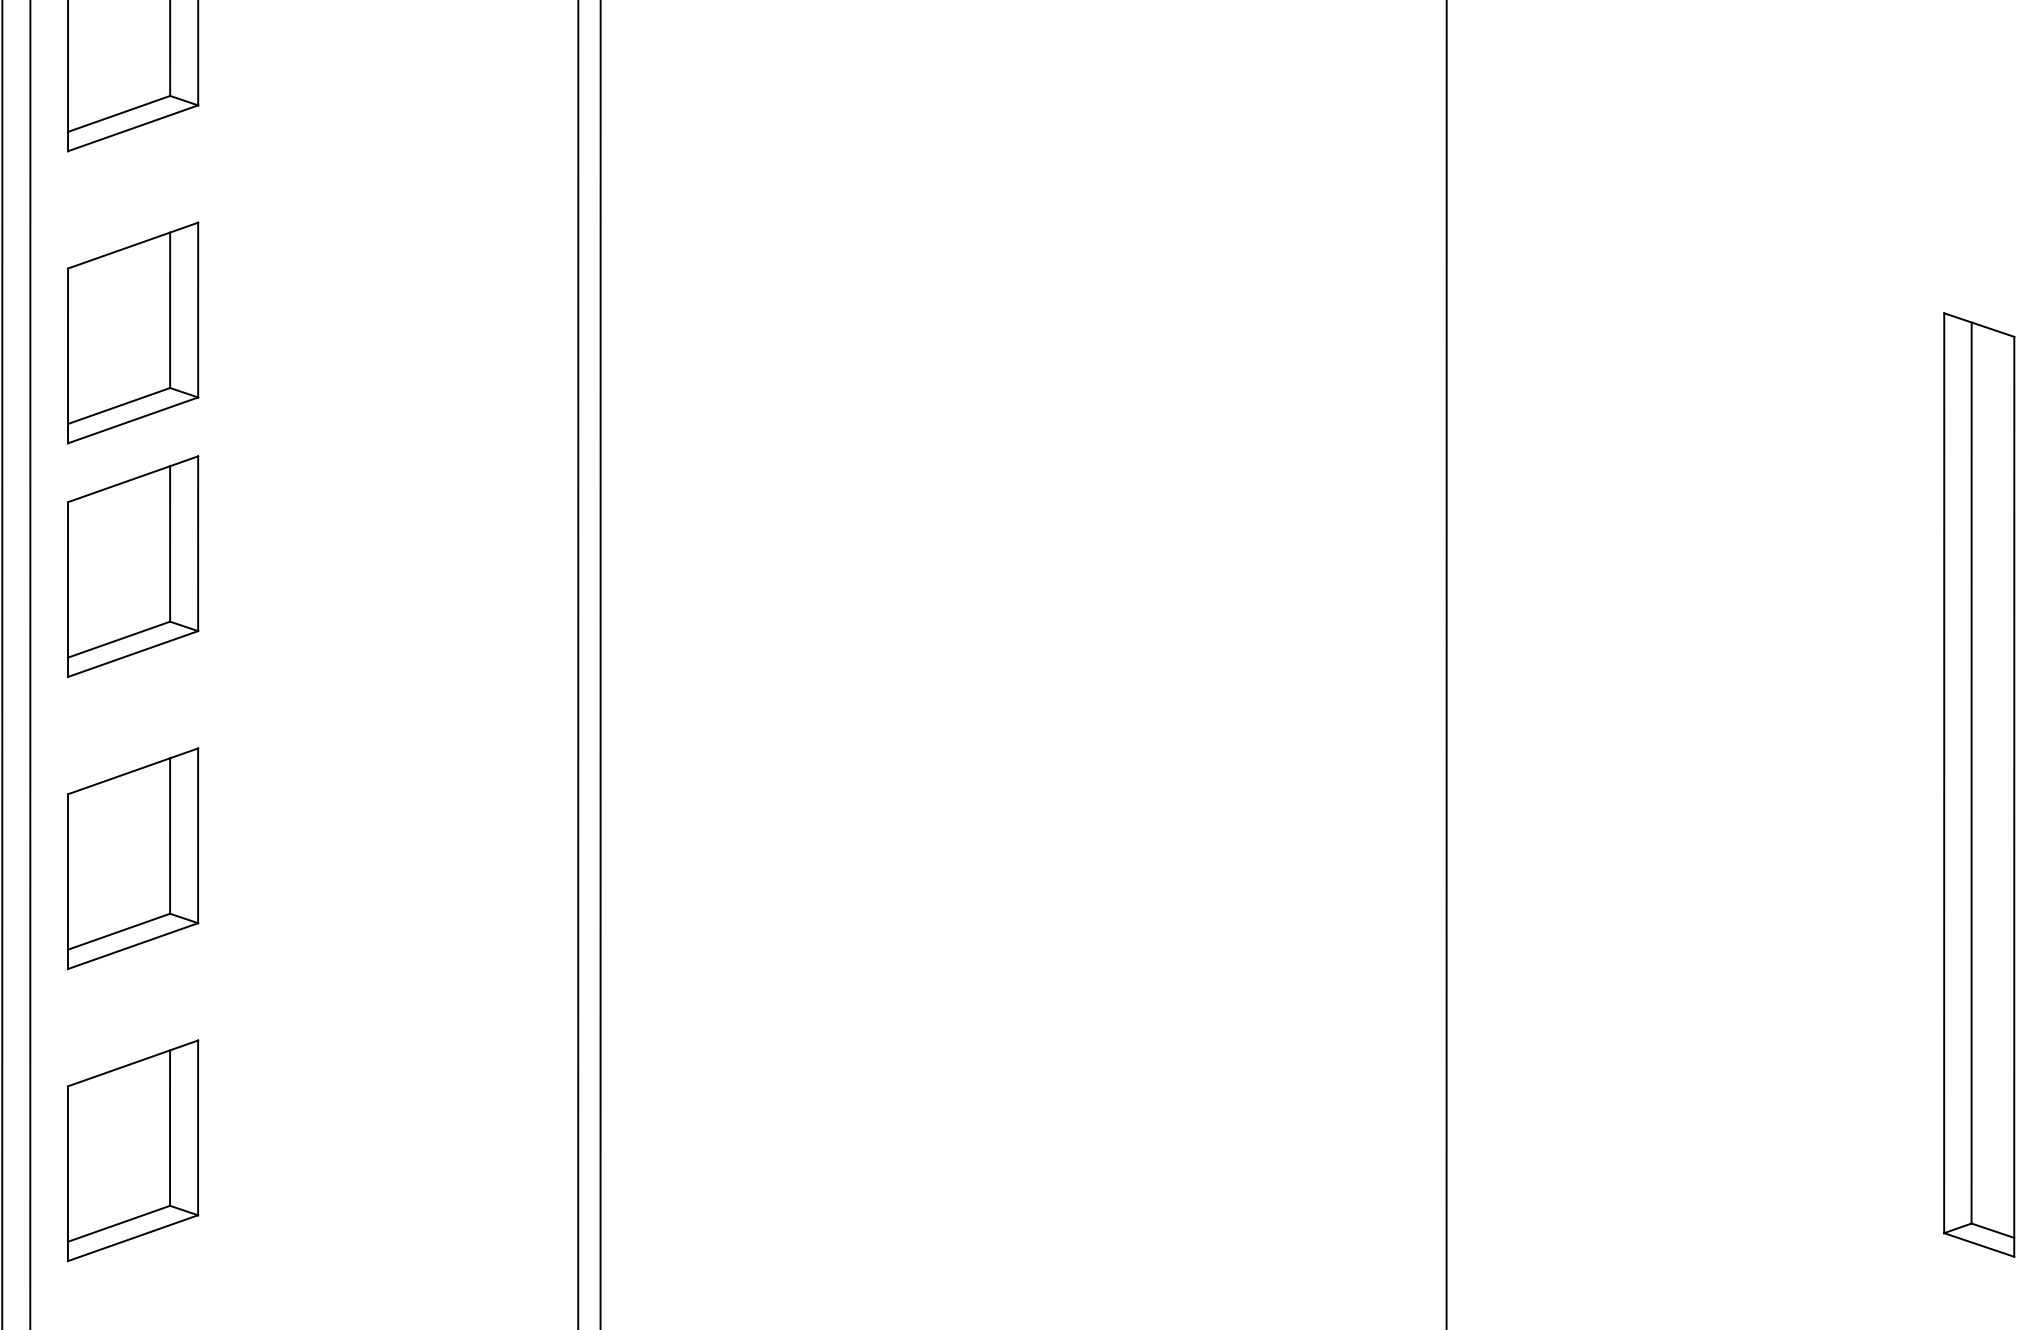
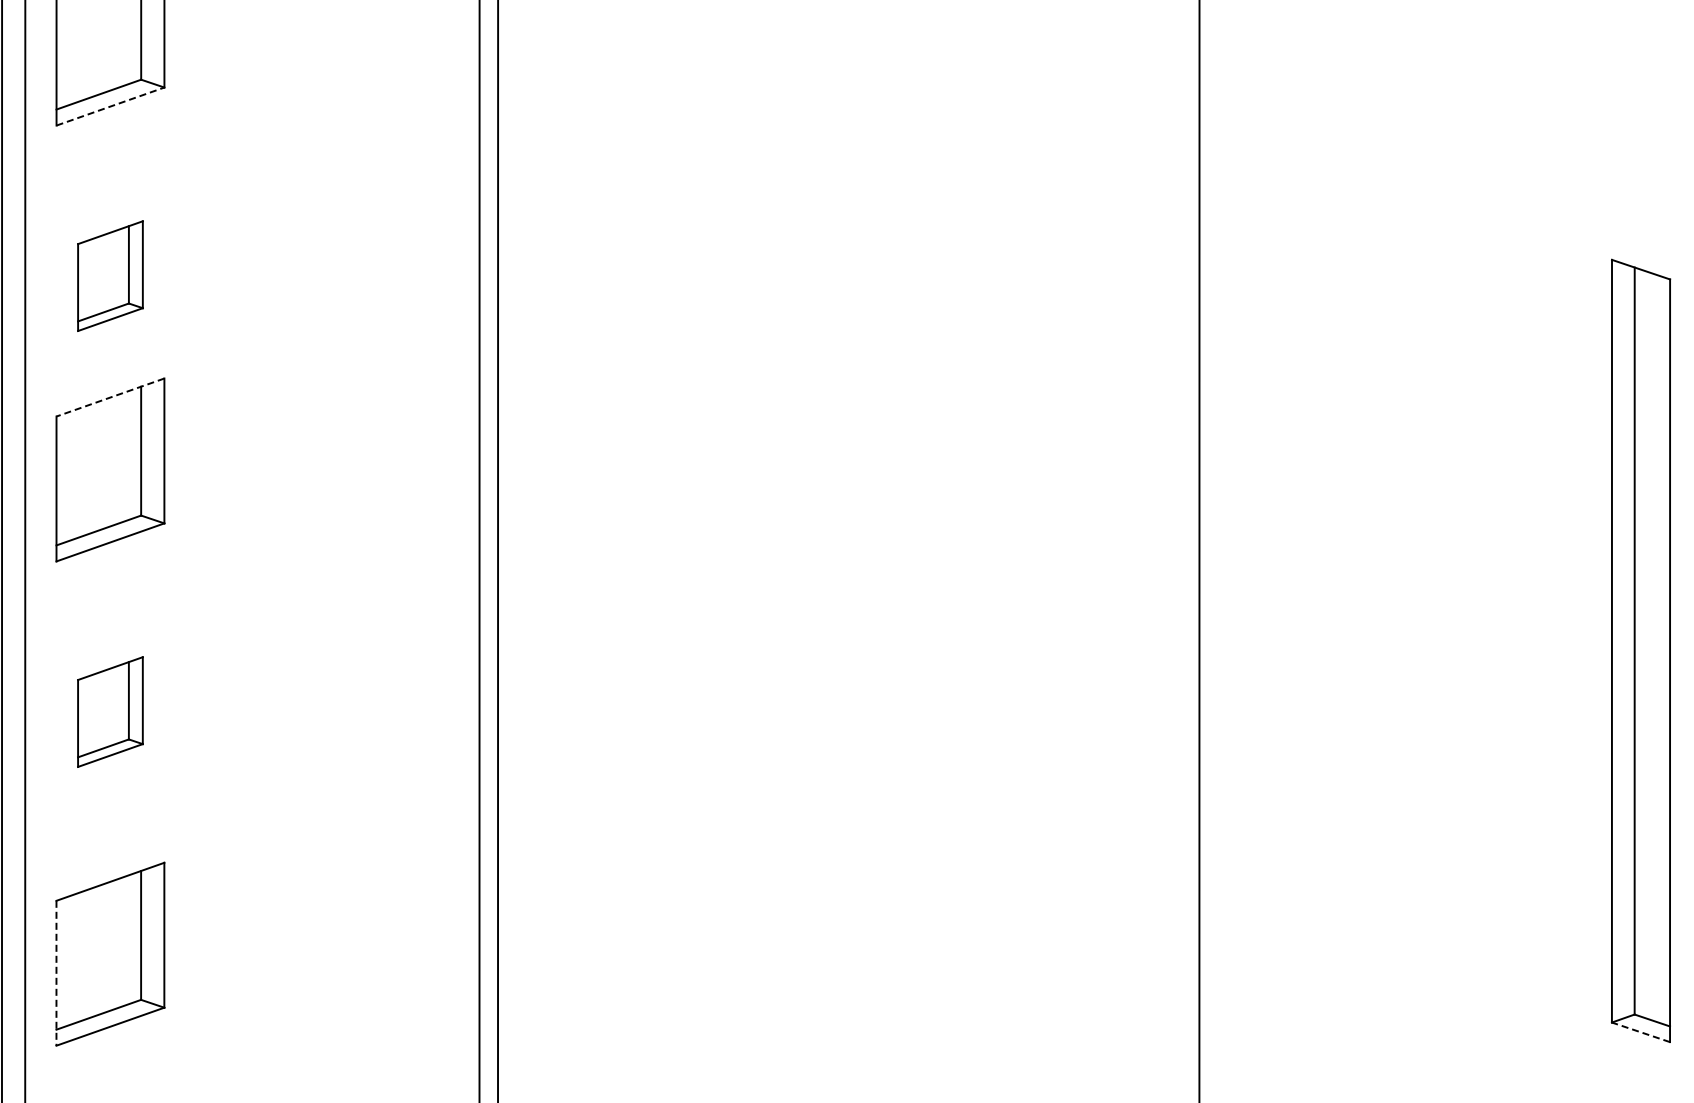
line: (133, 128) -> (110, 106), solid -> dashed
part: (133, 332) -> (110, 275), size x0.6
line: (133, 479) -> (110, 397), solid -> dashed
part: (133, 857) -> (110, 711), size x0.6
line: (67, 1174) -> (56, 973), solid -> dashed
line: (1978, 1245) -> (1640, 1032), solid -> dashed

